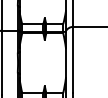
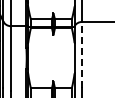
line: (72, 59) -> (81, 54), solid -> dashed

